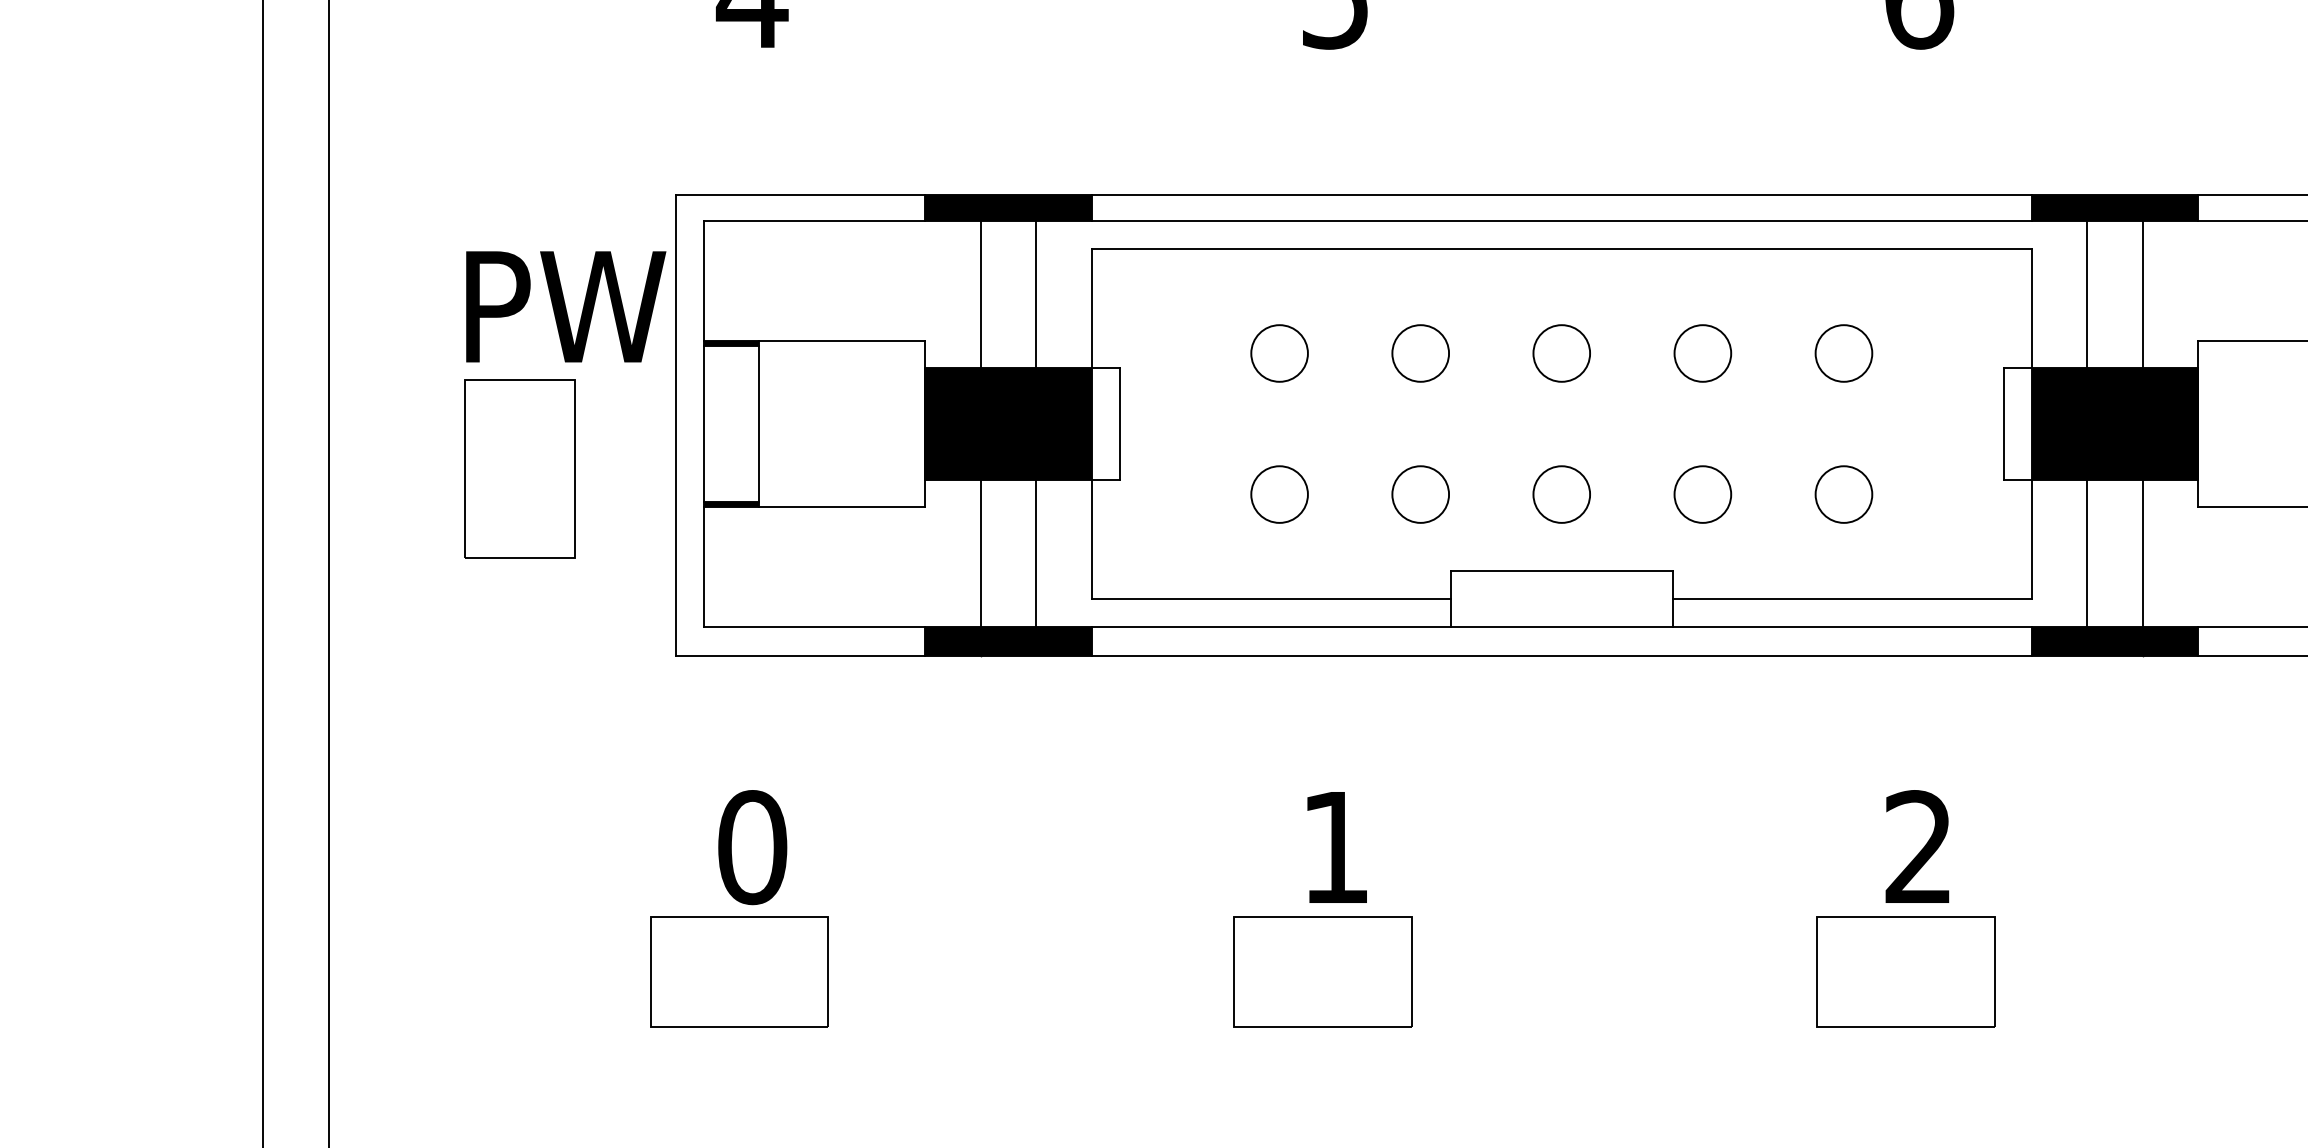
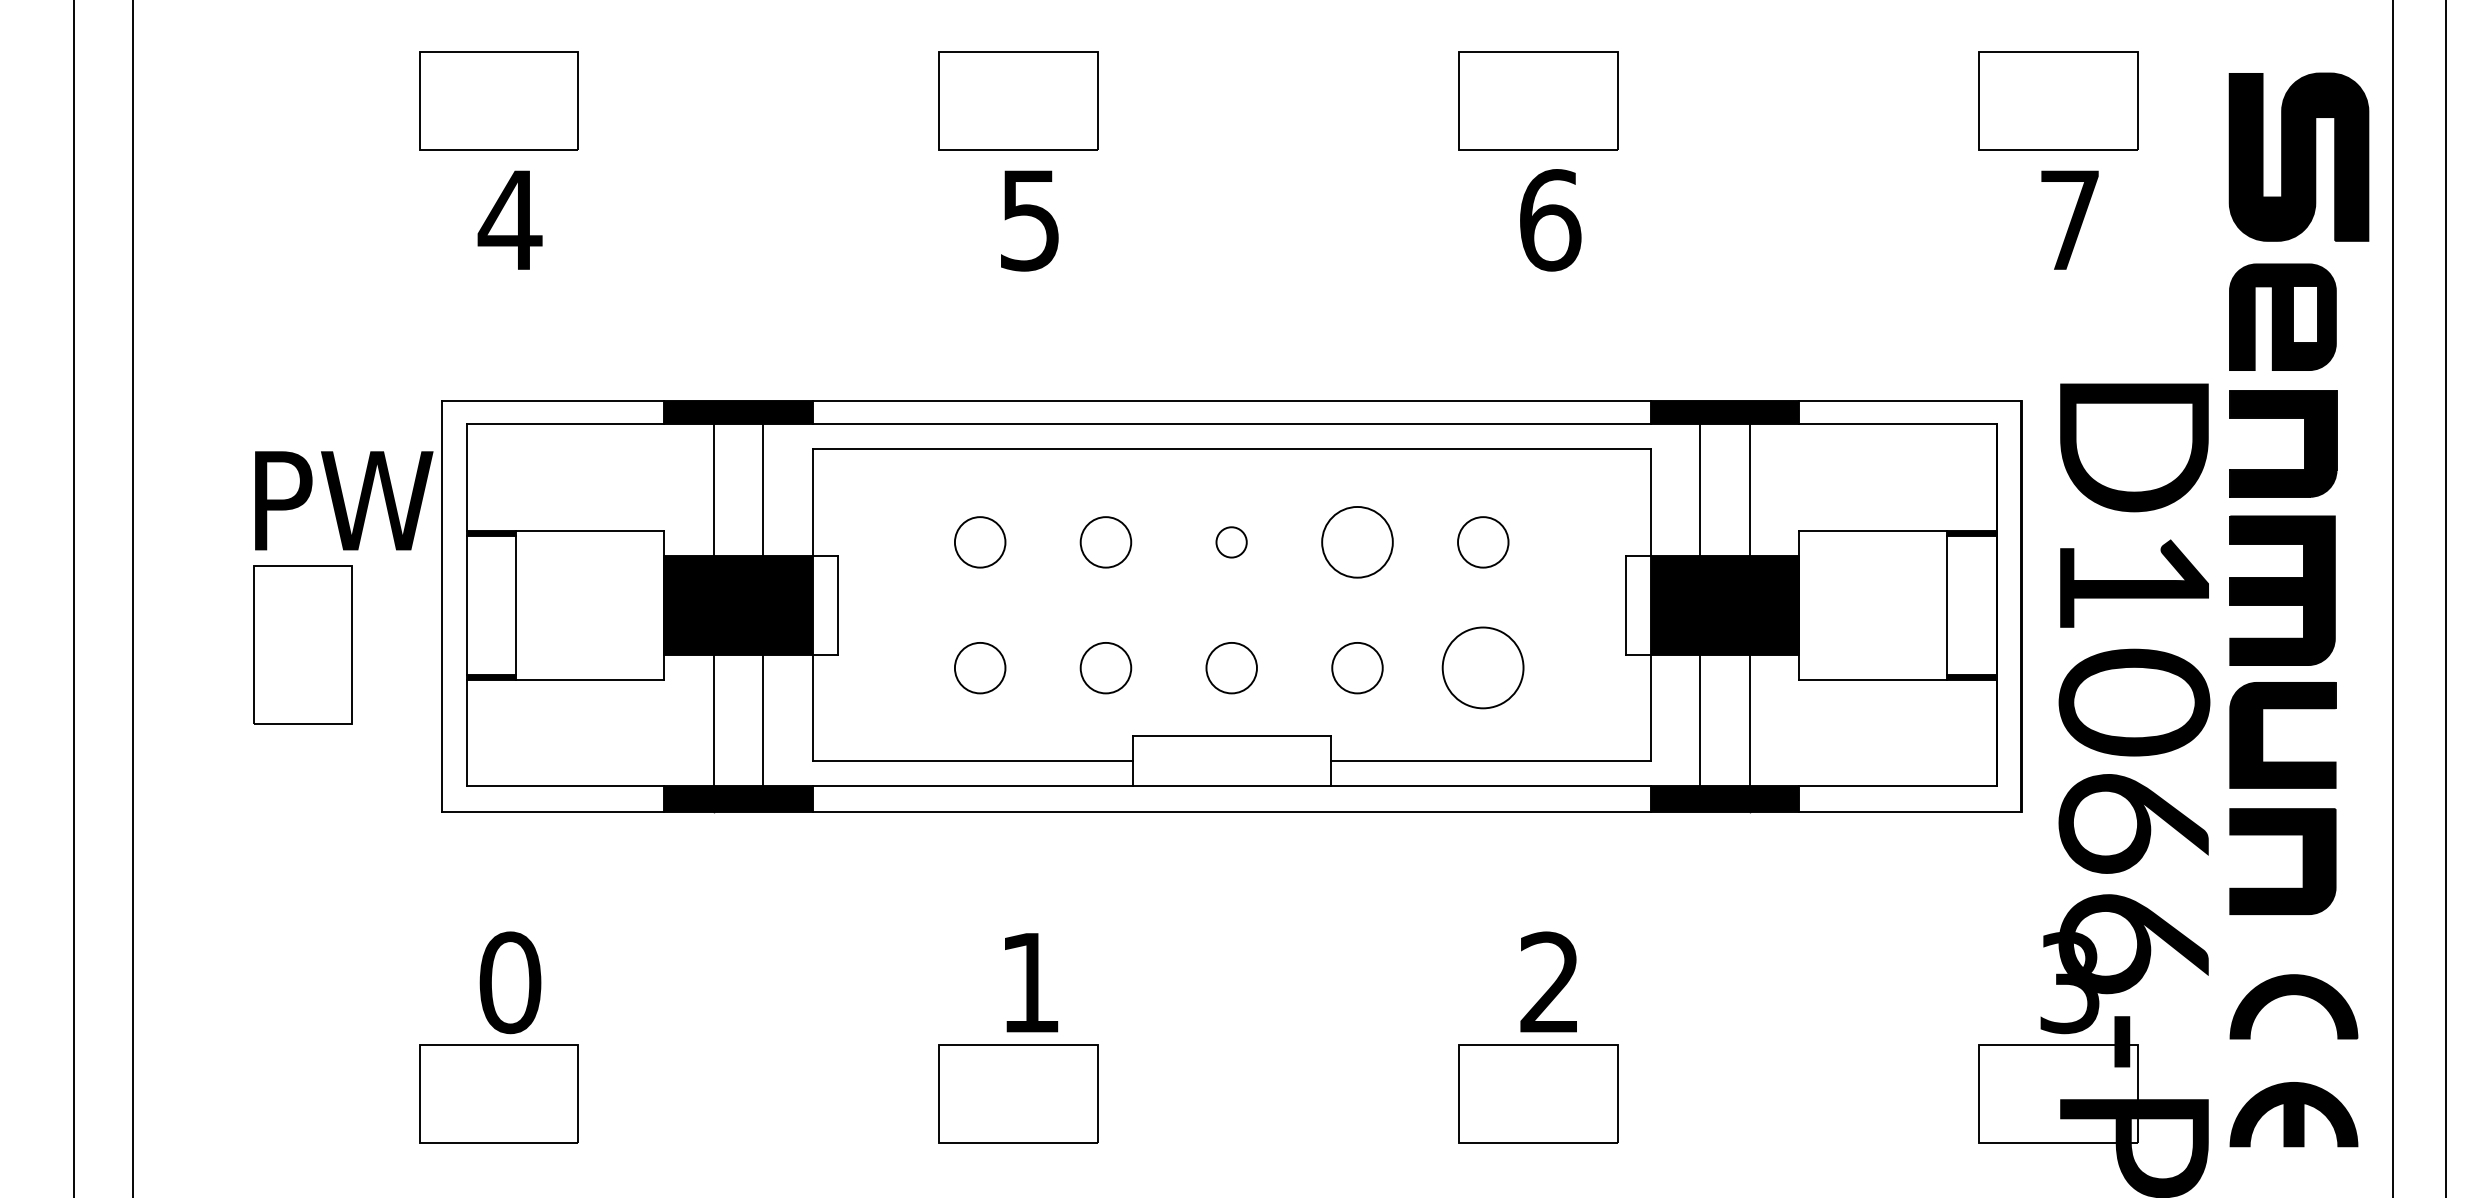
circle: (1561, 353) -> (1231, 542), size x0.6
circle: (1702, 353) -> (1357, 542), size x1.4
circle: (1844, 494) -> (1483, 668), size x1.6

